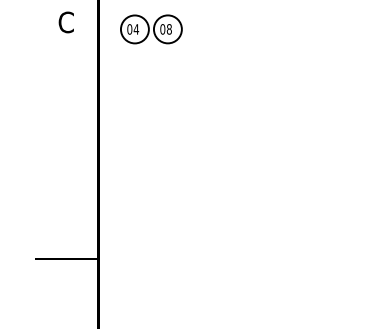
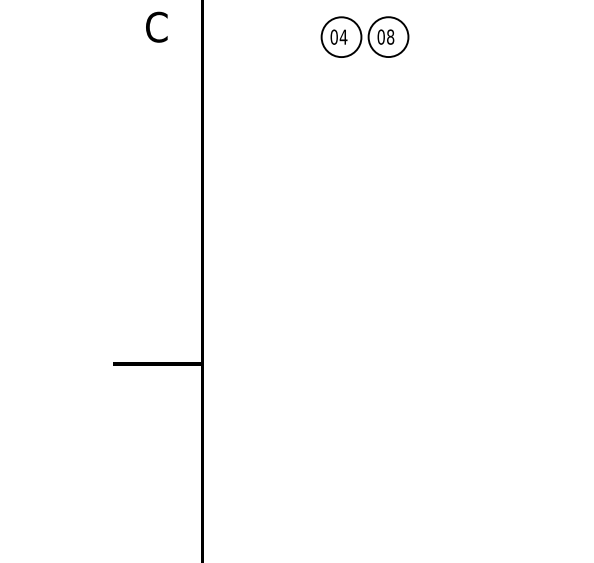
part: (151, 28) -> (364, 36), moved

